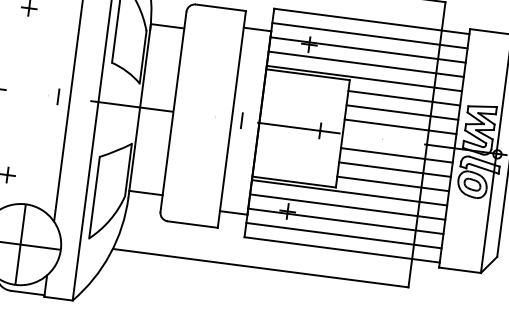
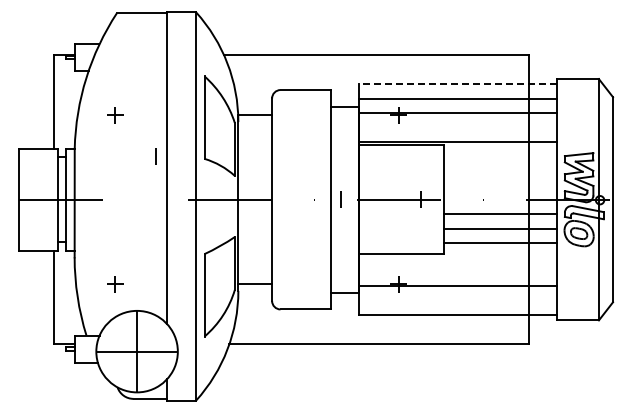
line: (371, 21) -> (457, 84), solid -> dashed
line: (365, 64) -> (457, 127), removed
line: (58, 96) -> (155, 156), moved
line: (403, 98) -> (499, 156), removed
line: (401, 112) -> (499, 170), removed
line: (400, 126) -> (499, 185), removed
line: (349, 192) -> (457, 257), removed
line: (347, 207) -> (457, 272), removed
line: (343, 235) -> (457, 300), removed

